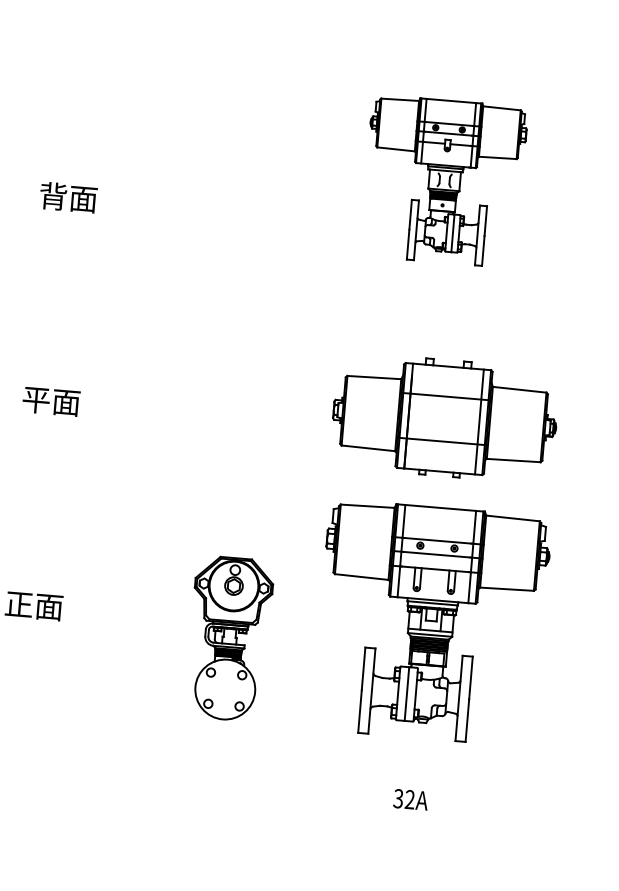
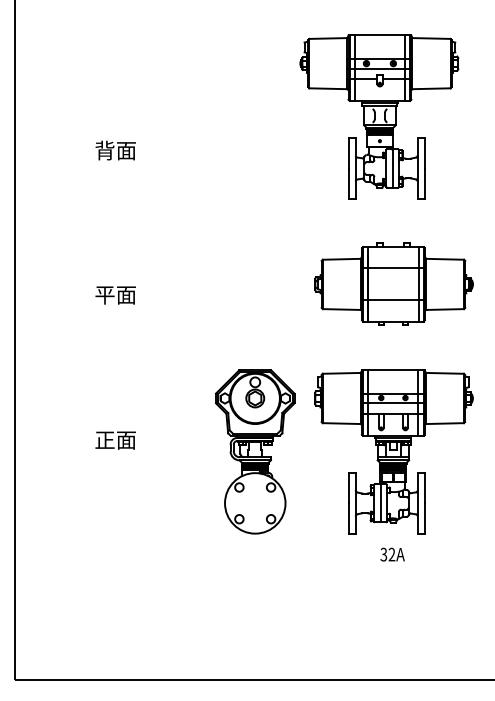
part: (444, 180) -> (379, 116), size x1.43
part: (431, 622) -> (393, 451), moved
part: (229, 638) -> (255, 451), size x1.43

